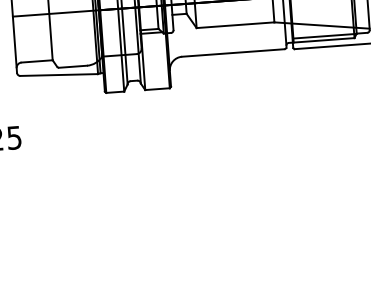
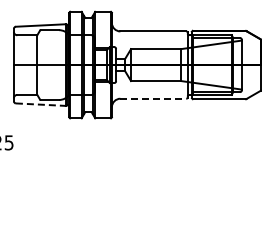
line: (233, 52) -> (153, 98), solid -> dashed
line: (58, 74) -> (40, 104), solid -> dashed

